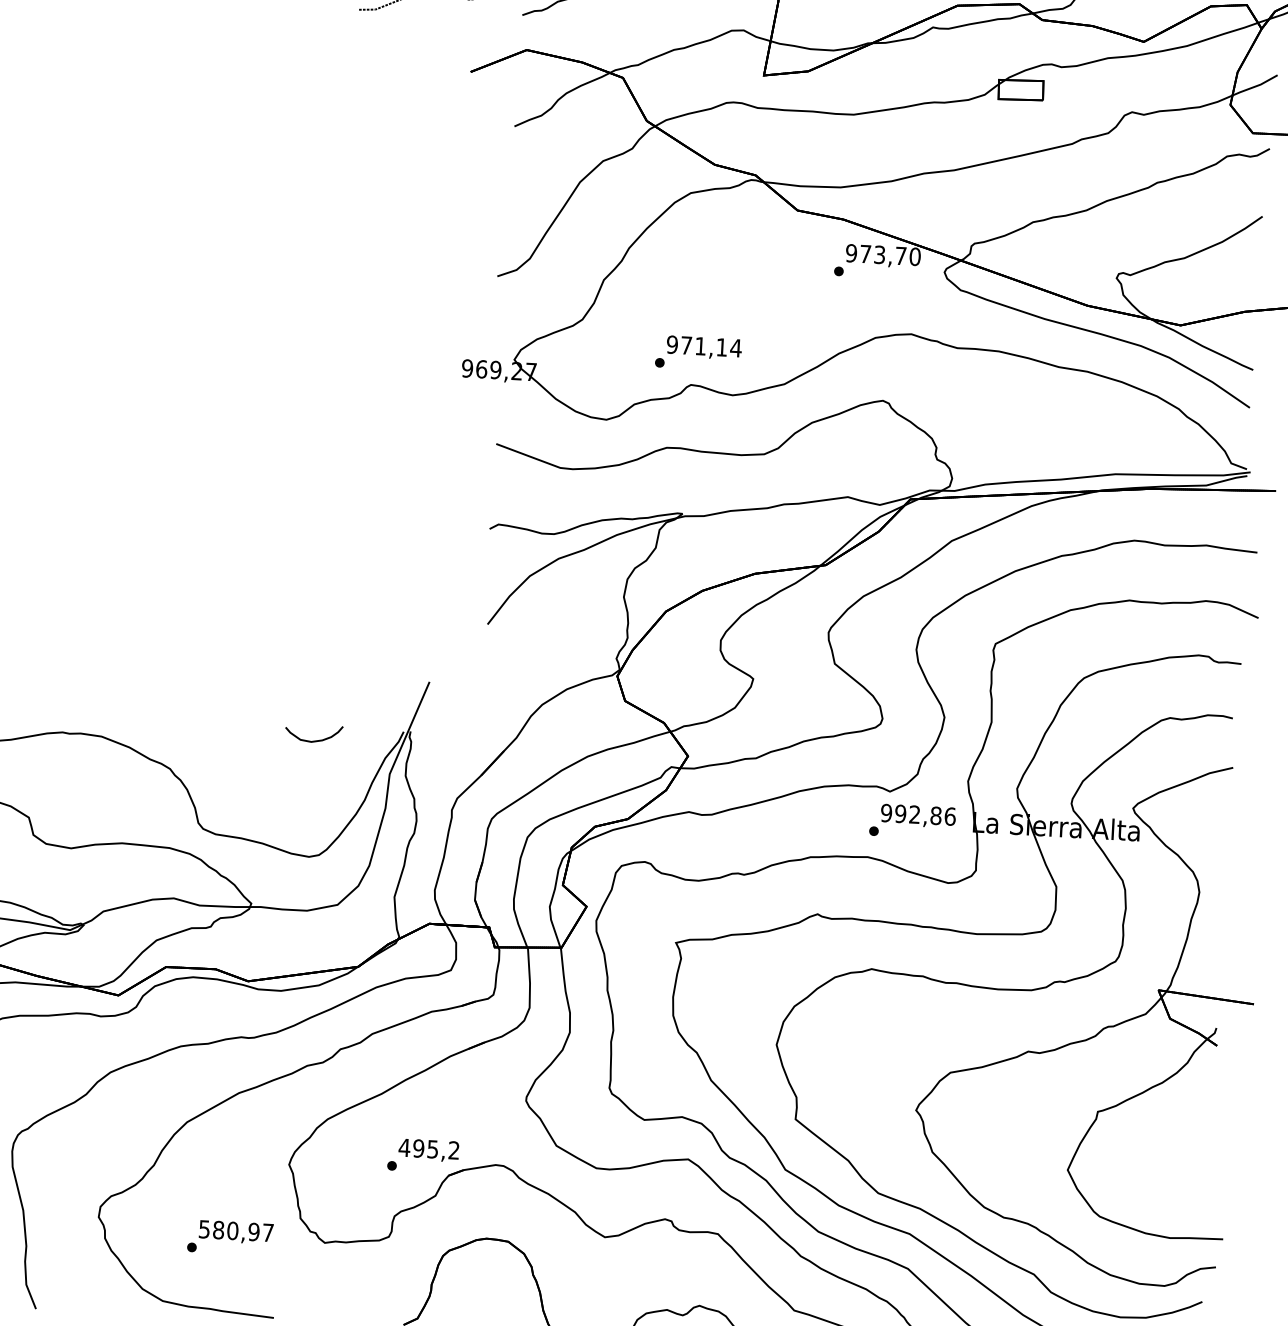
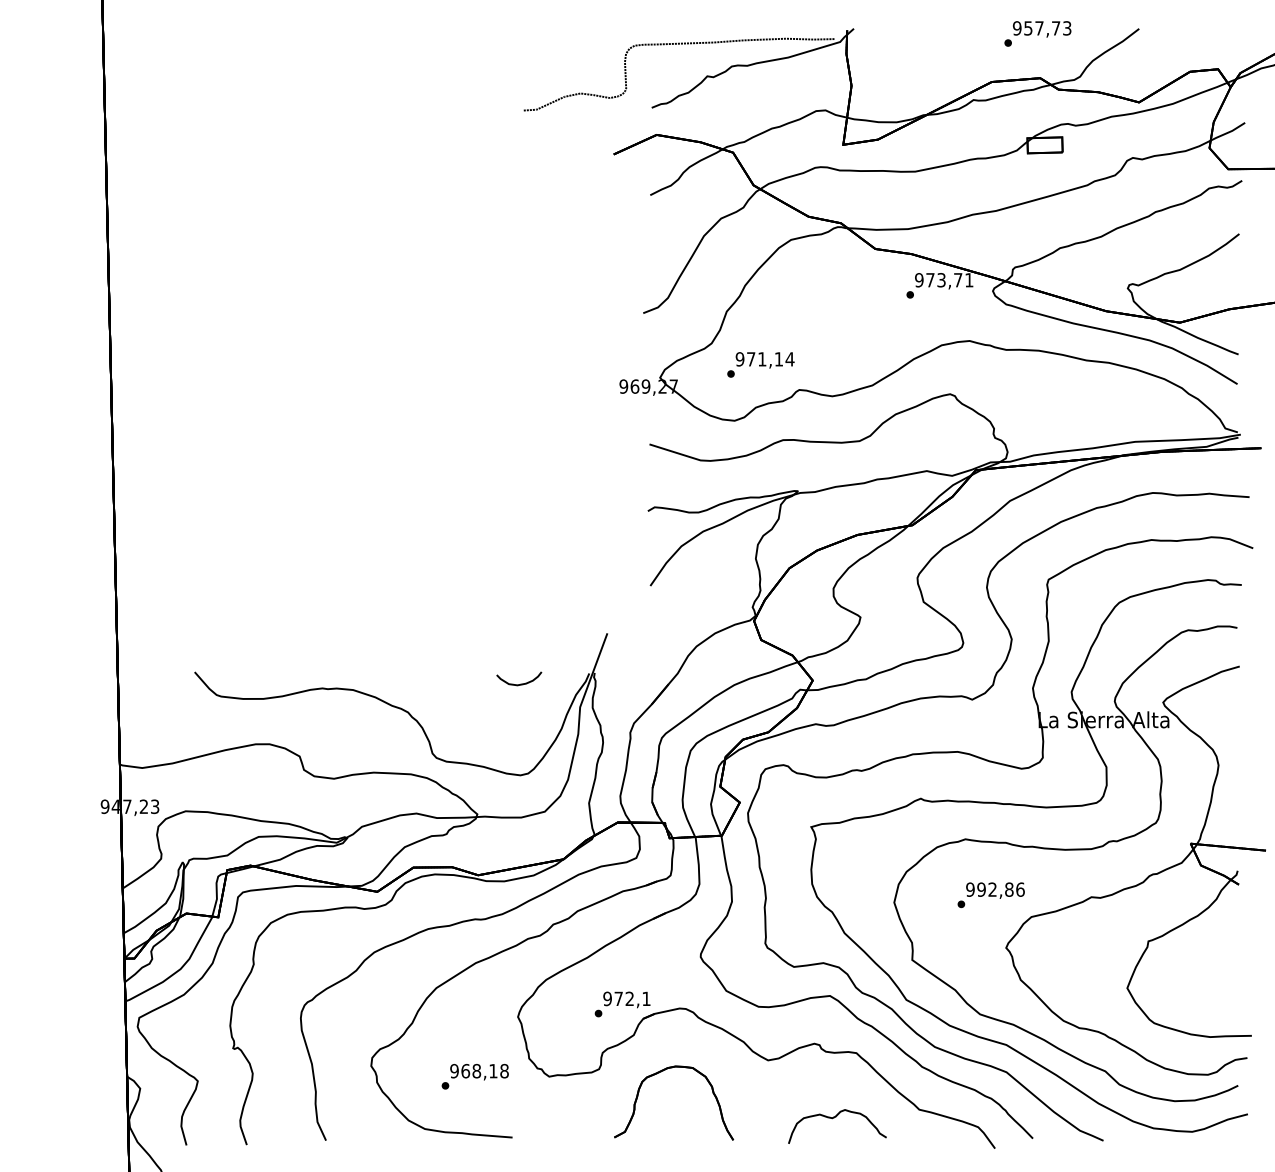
text: (915, 257) -> (969, 280), 973,70 -> 973,71
text: (698, 352) -> (760, 364), moved
text: (911, 821) -> (990, 895), moved
text: (428, 1148) -> (626, 998), 495,2 -> 972,1
text: (236, 1230) -> (479, 1070), 580,97 -> 968,18

